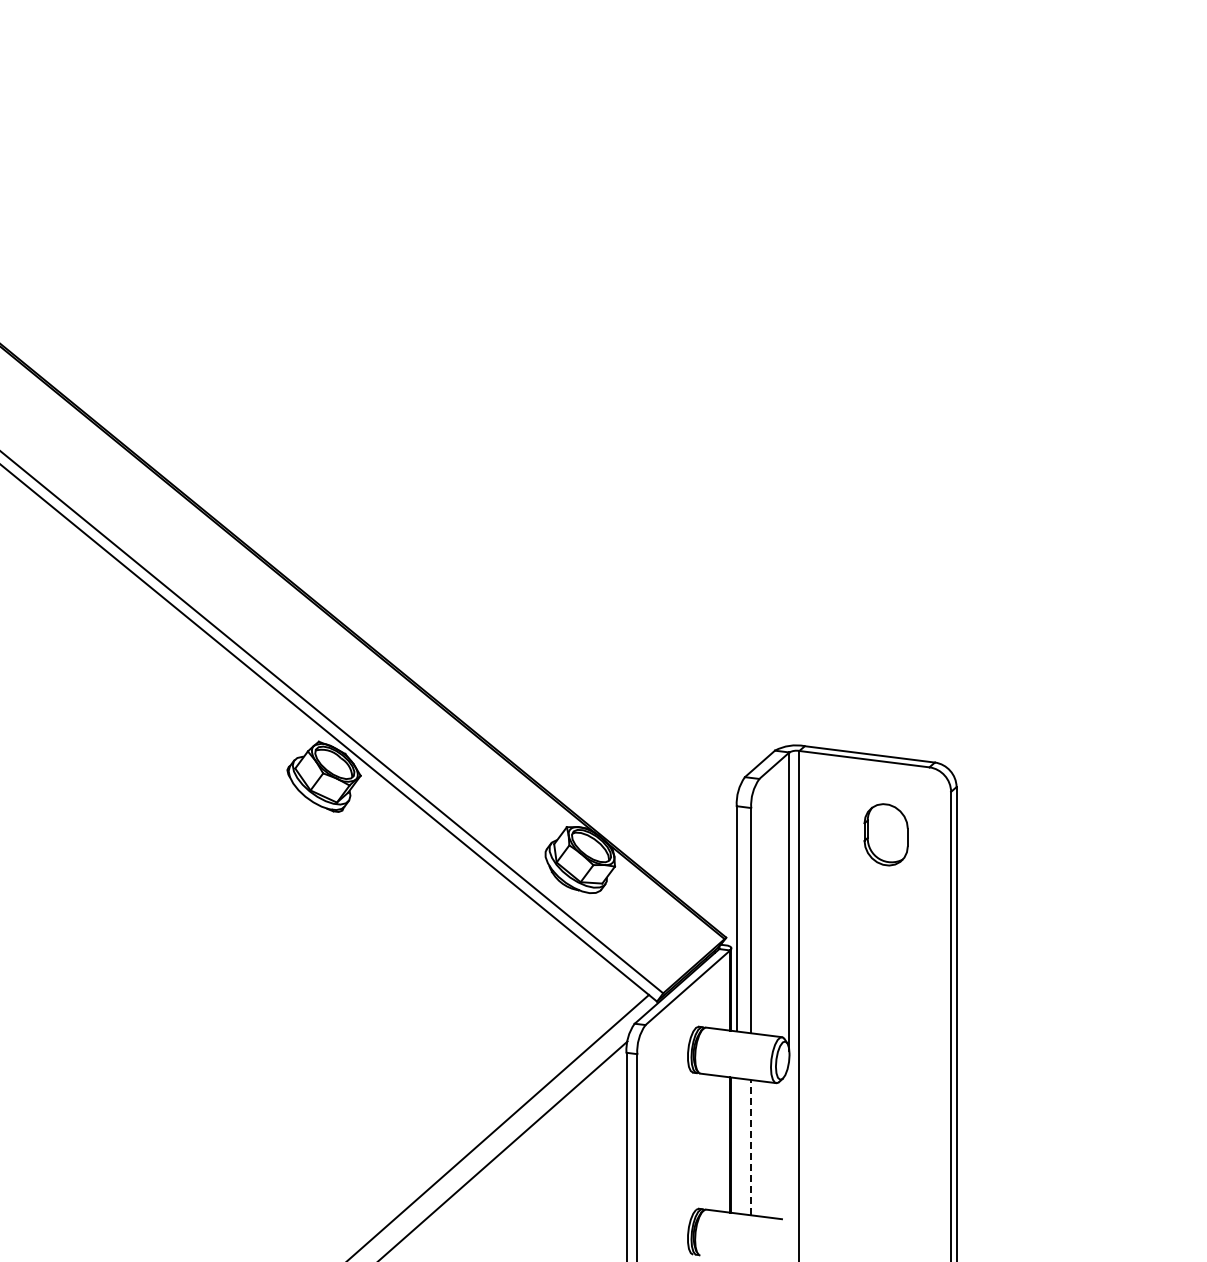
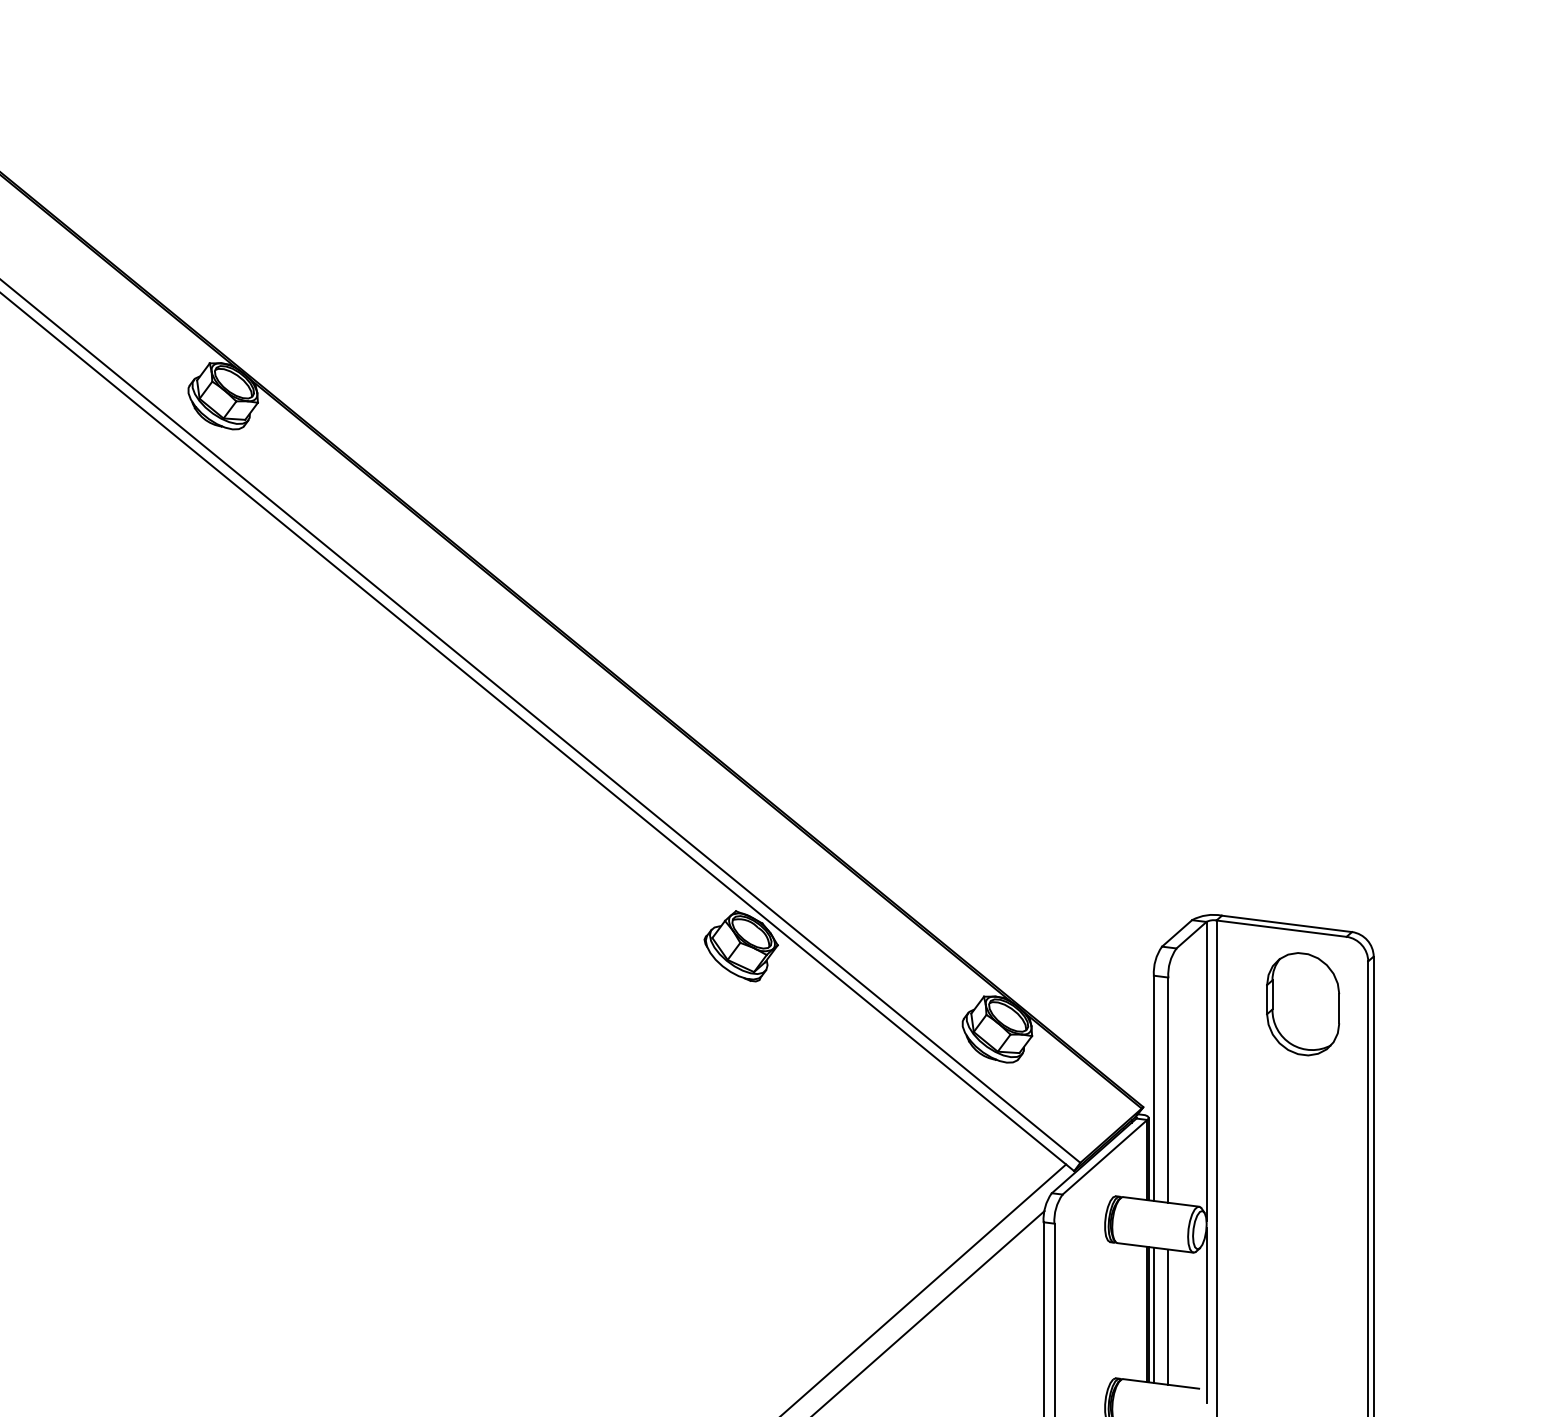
part: (886, 835) -> (1303, 1004), size x1.67
line: (736, 1145) -> (1153, 1314), added
line: (789, 1145) -> (1206, 1314), added
line: (751, 1148) -> (1168, 1317), dashed -> solid

